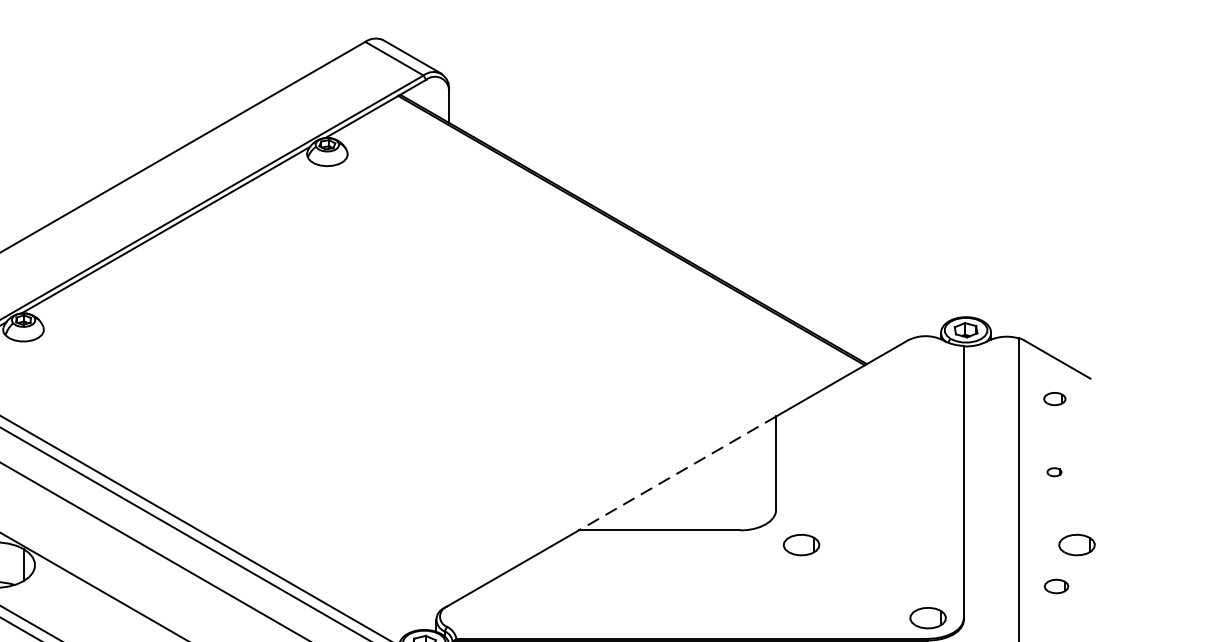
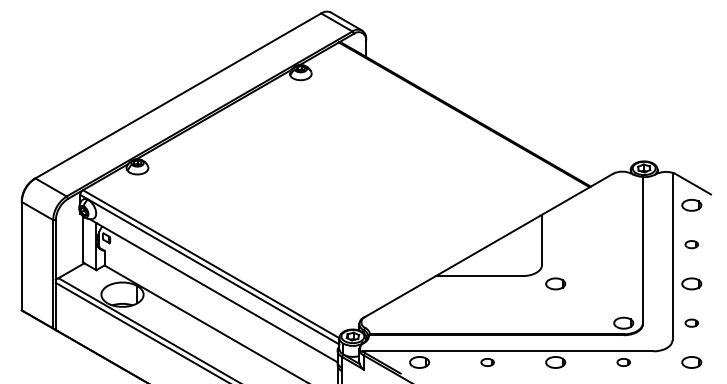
part: (1054, 399) -> (691, 205), size x1.67
part: (1054, 471) -> (691, 244), size x1.67
line: (676, 473) -> (488, 245), dashed -> solid
part: (1076, 544) -> (691, 283), moved
part: (1056, 585) -> (691, 322), moved

